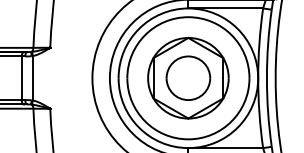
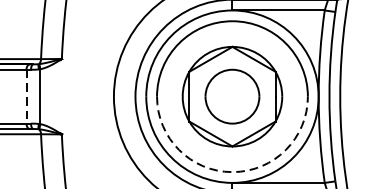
line: (21, 78) -> (26, 96), solid -> dashed
arc: (188, 139) -> (232, 172), solid -> dashed

